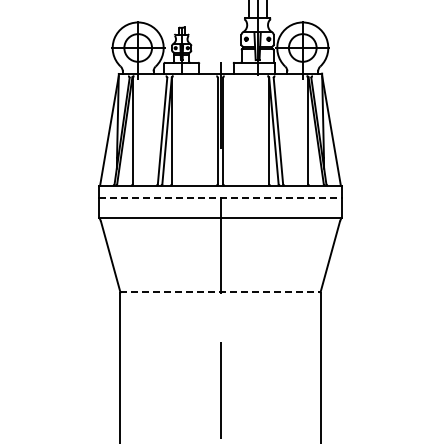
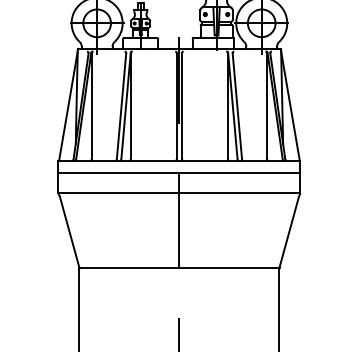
line: (220, 197) -> (179, 172), dashed -> solid
line: (220, 292) -> (179, 267), dashed -> solid

